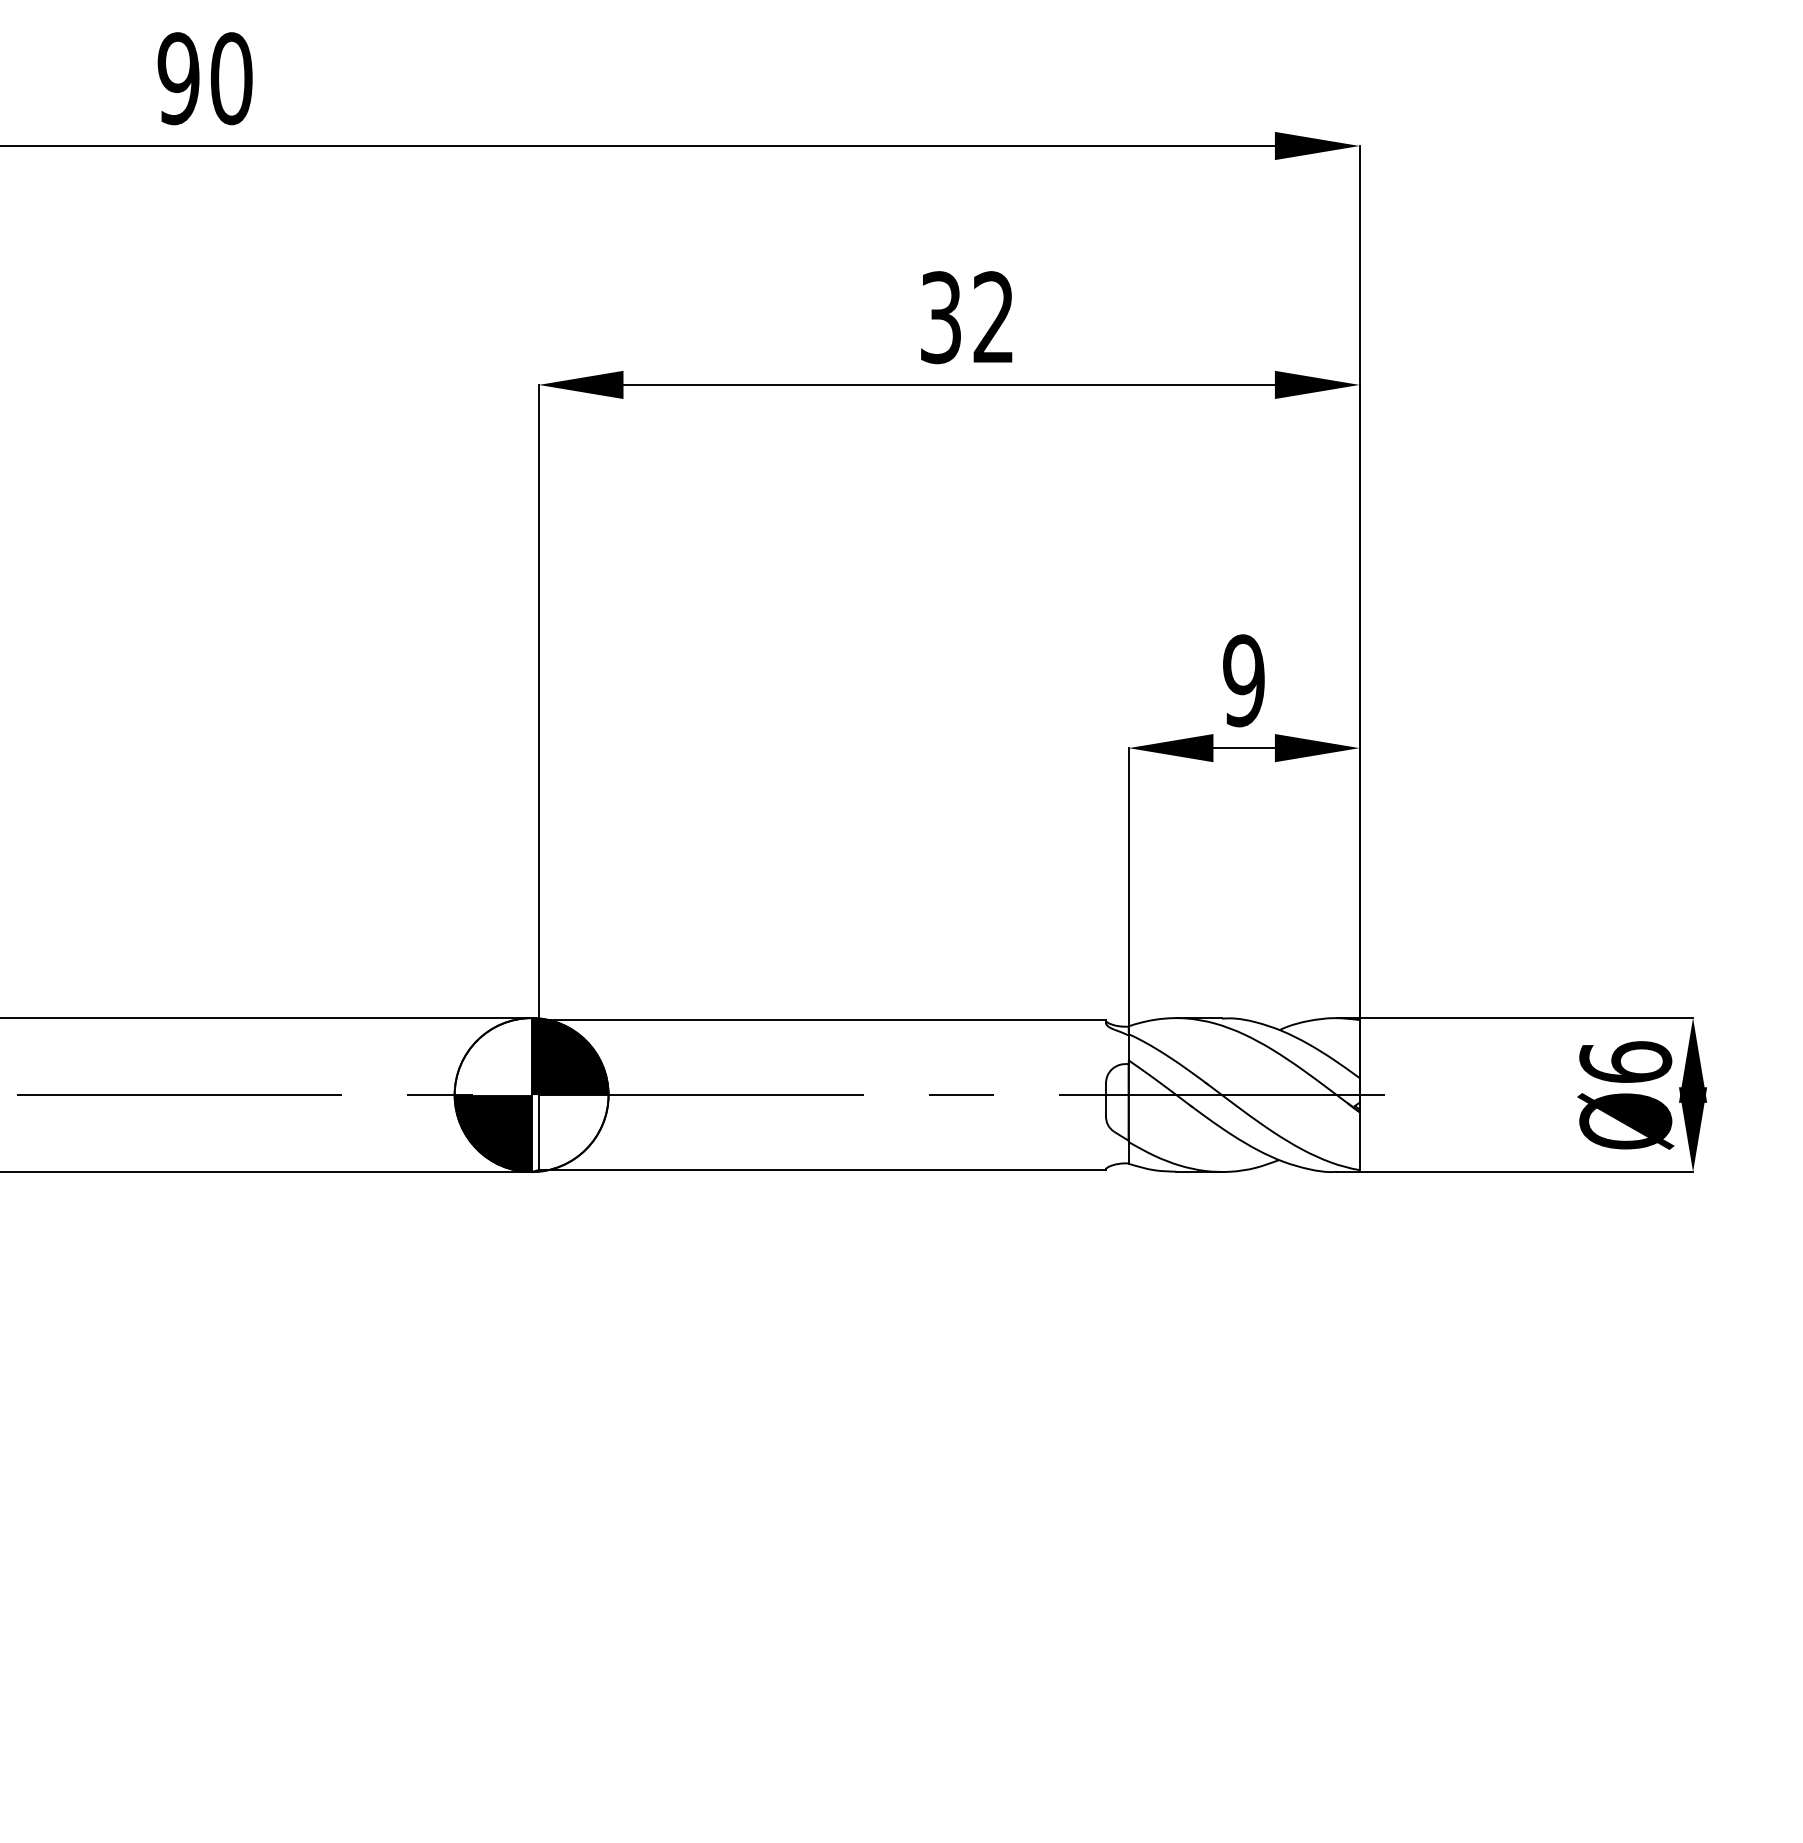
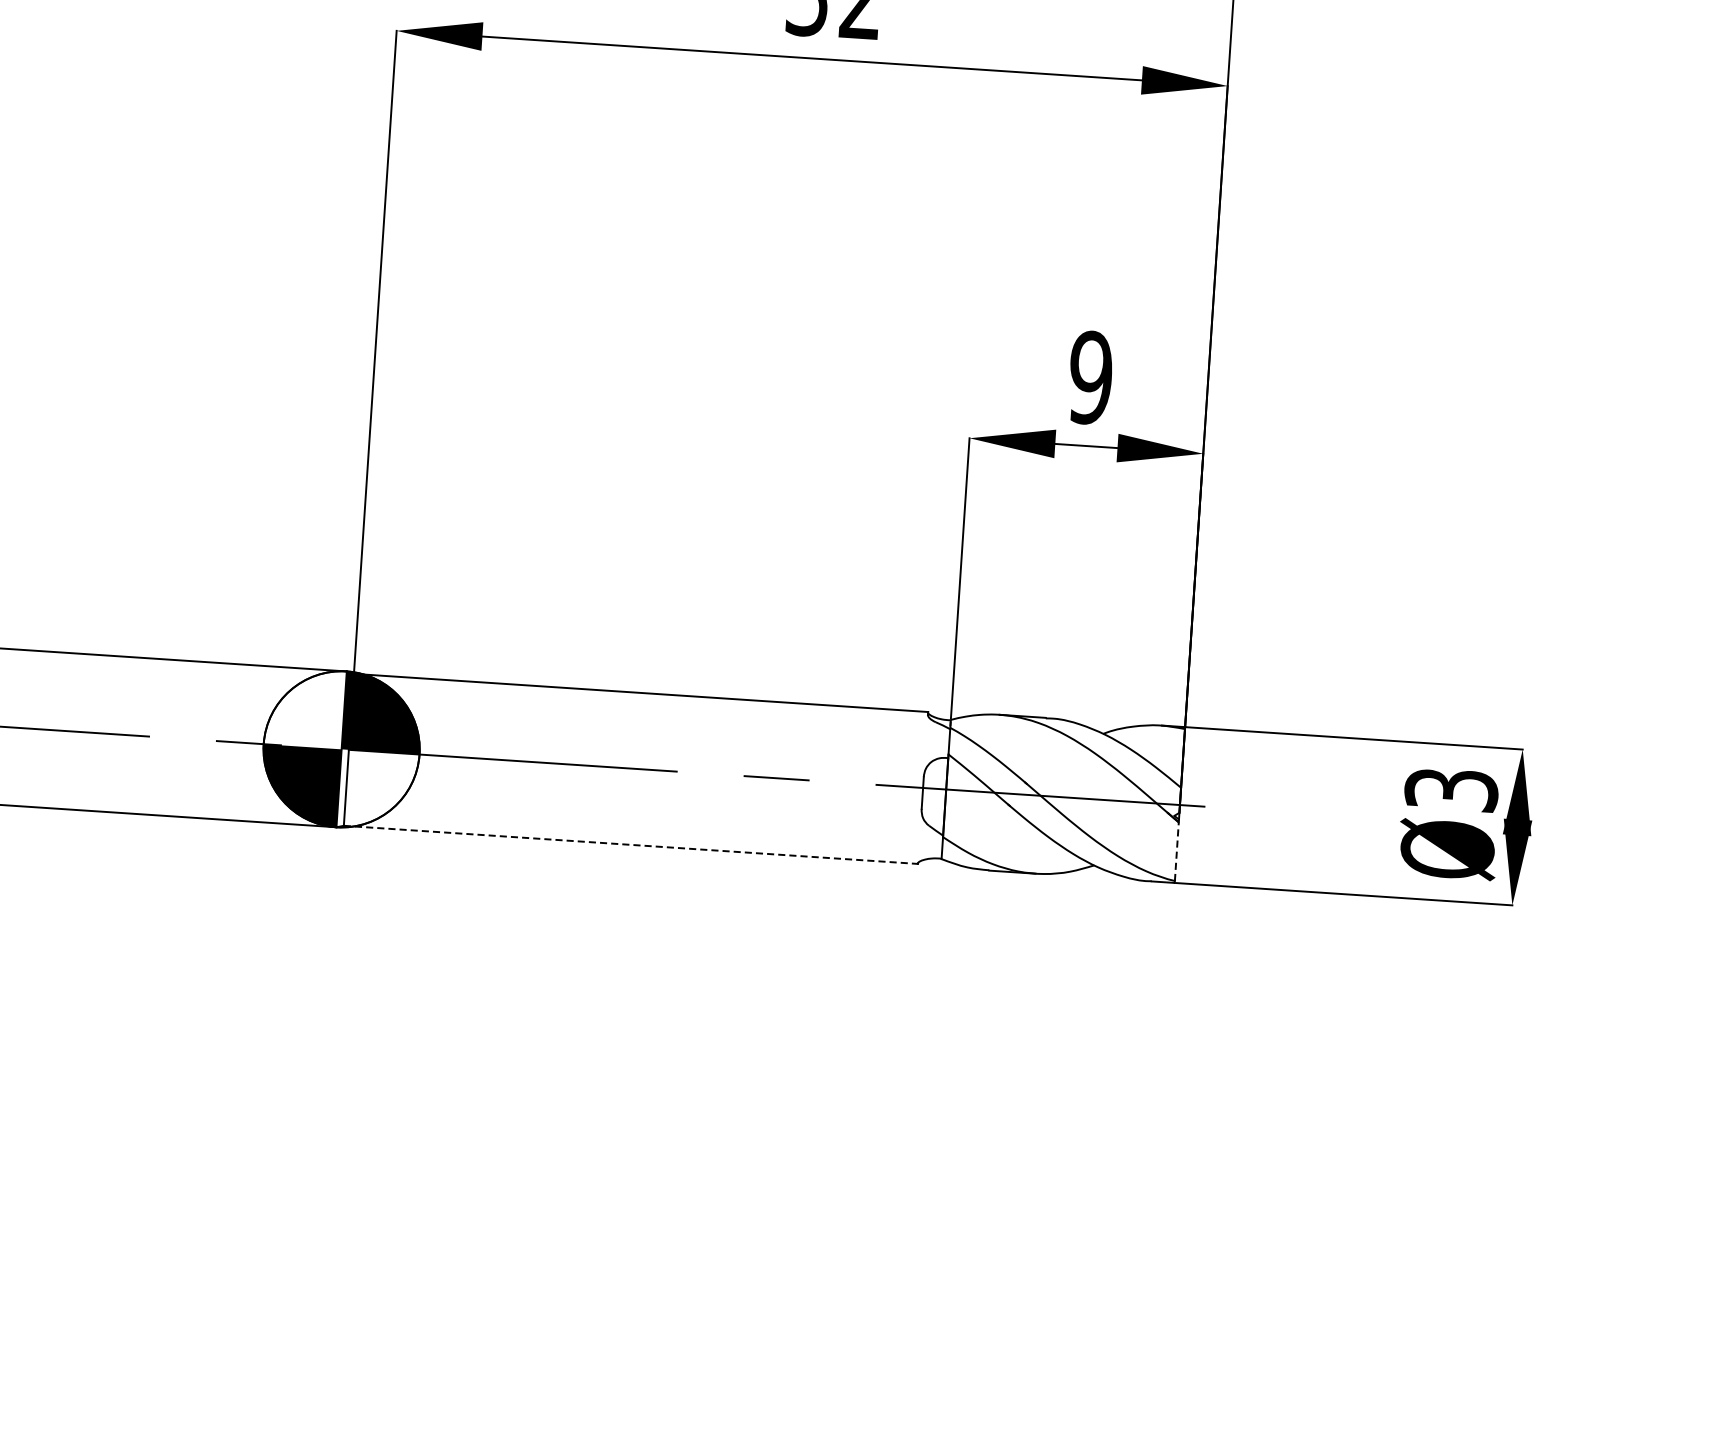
text: (1625, 1061) -> (1451, 788), Ø6 -> Ø3
line: (1359, 1141) -> (1176, 852), solid -> dashed
line: (822, 1170) -> (631, 845), solid -> dashed

